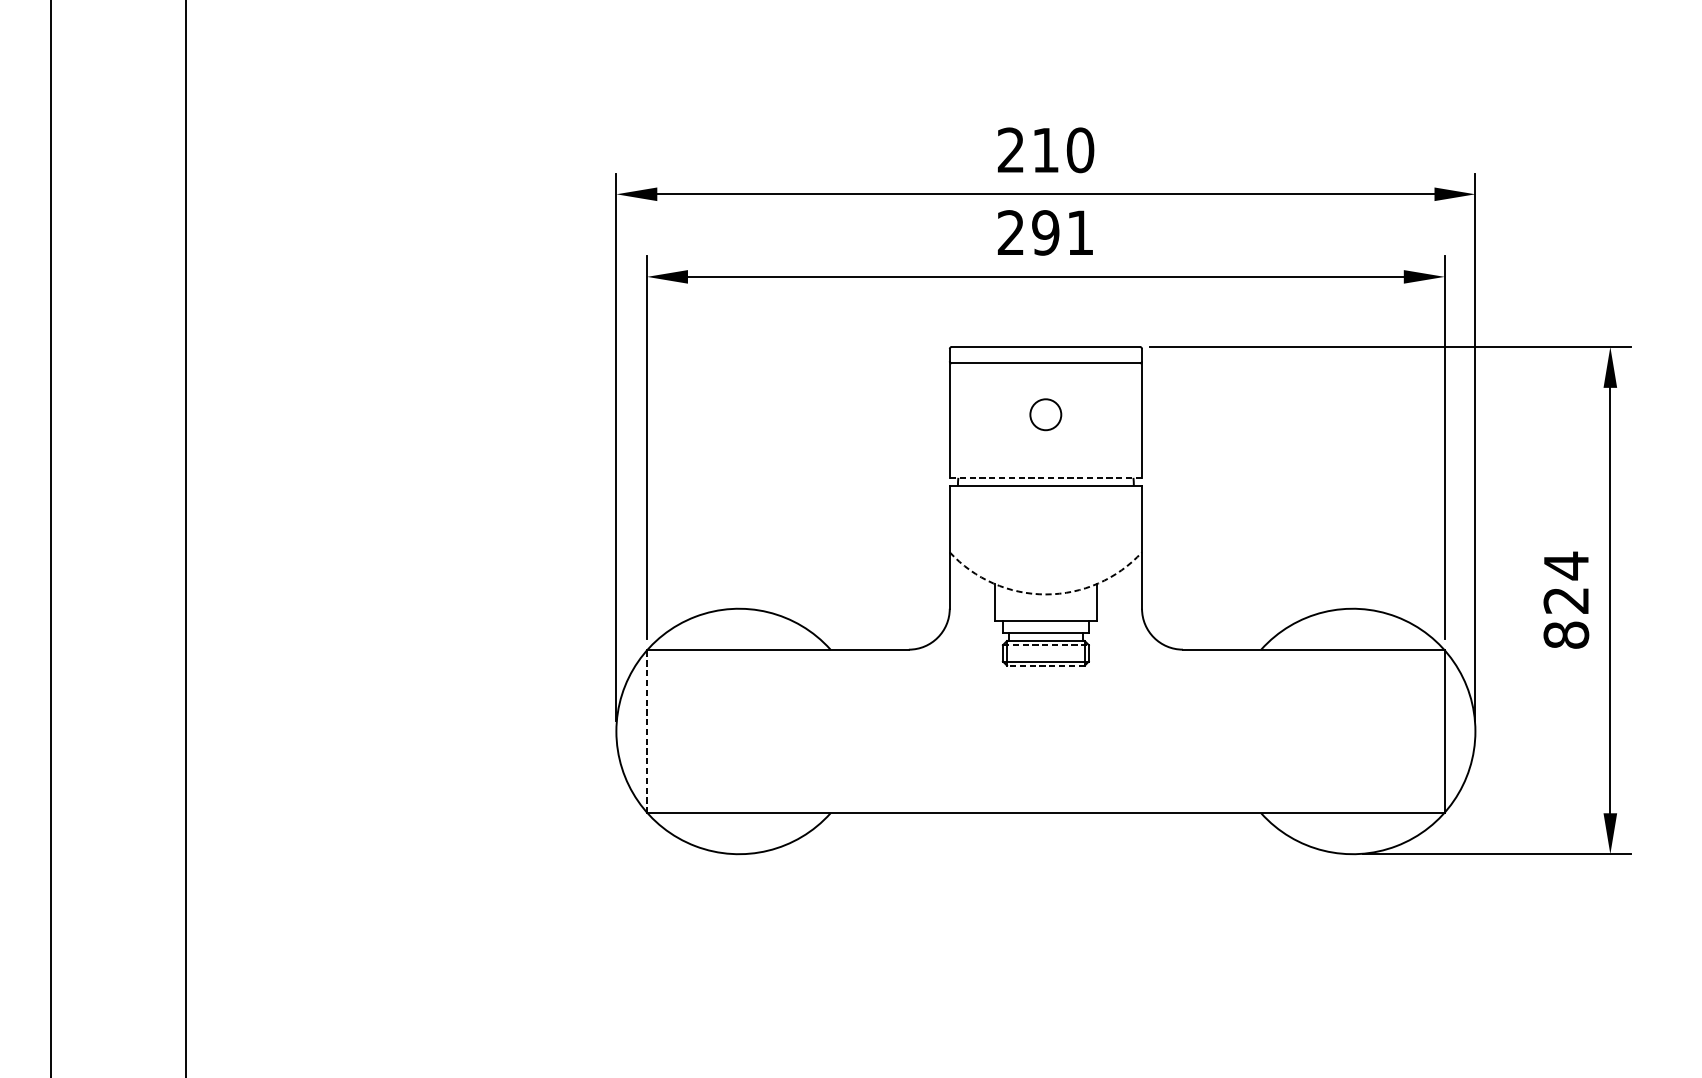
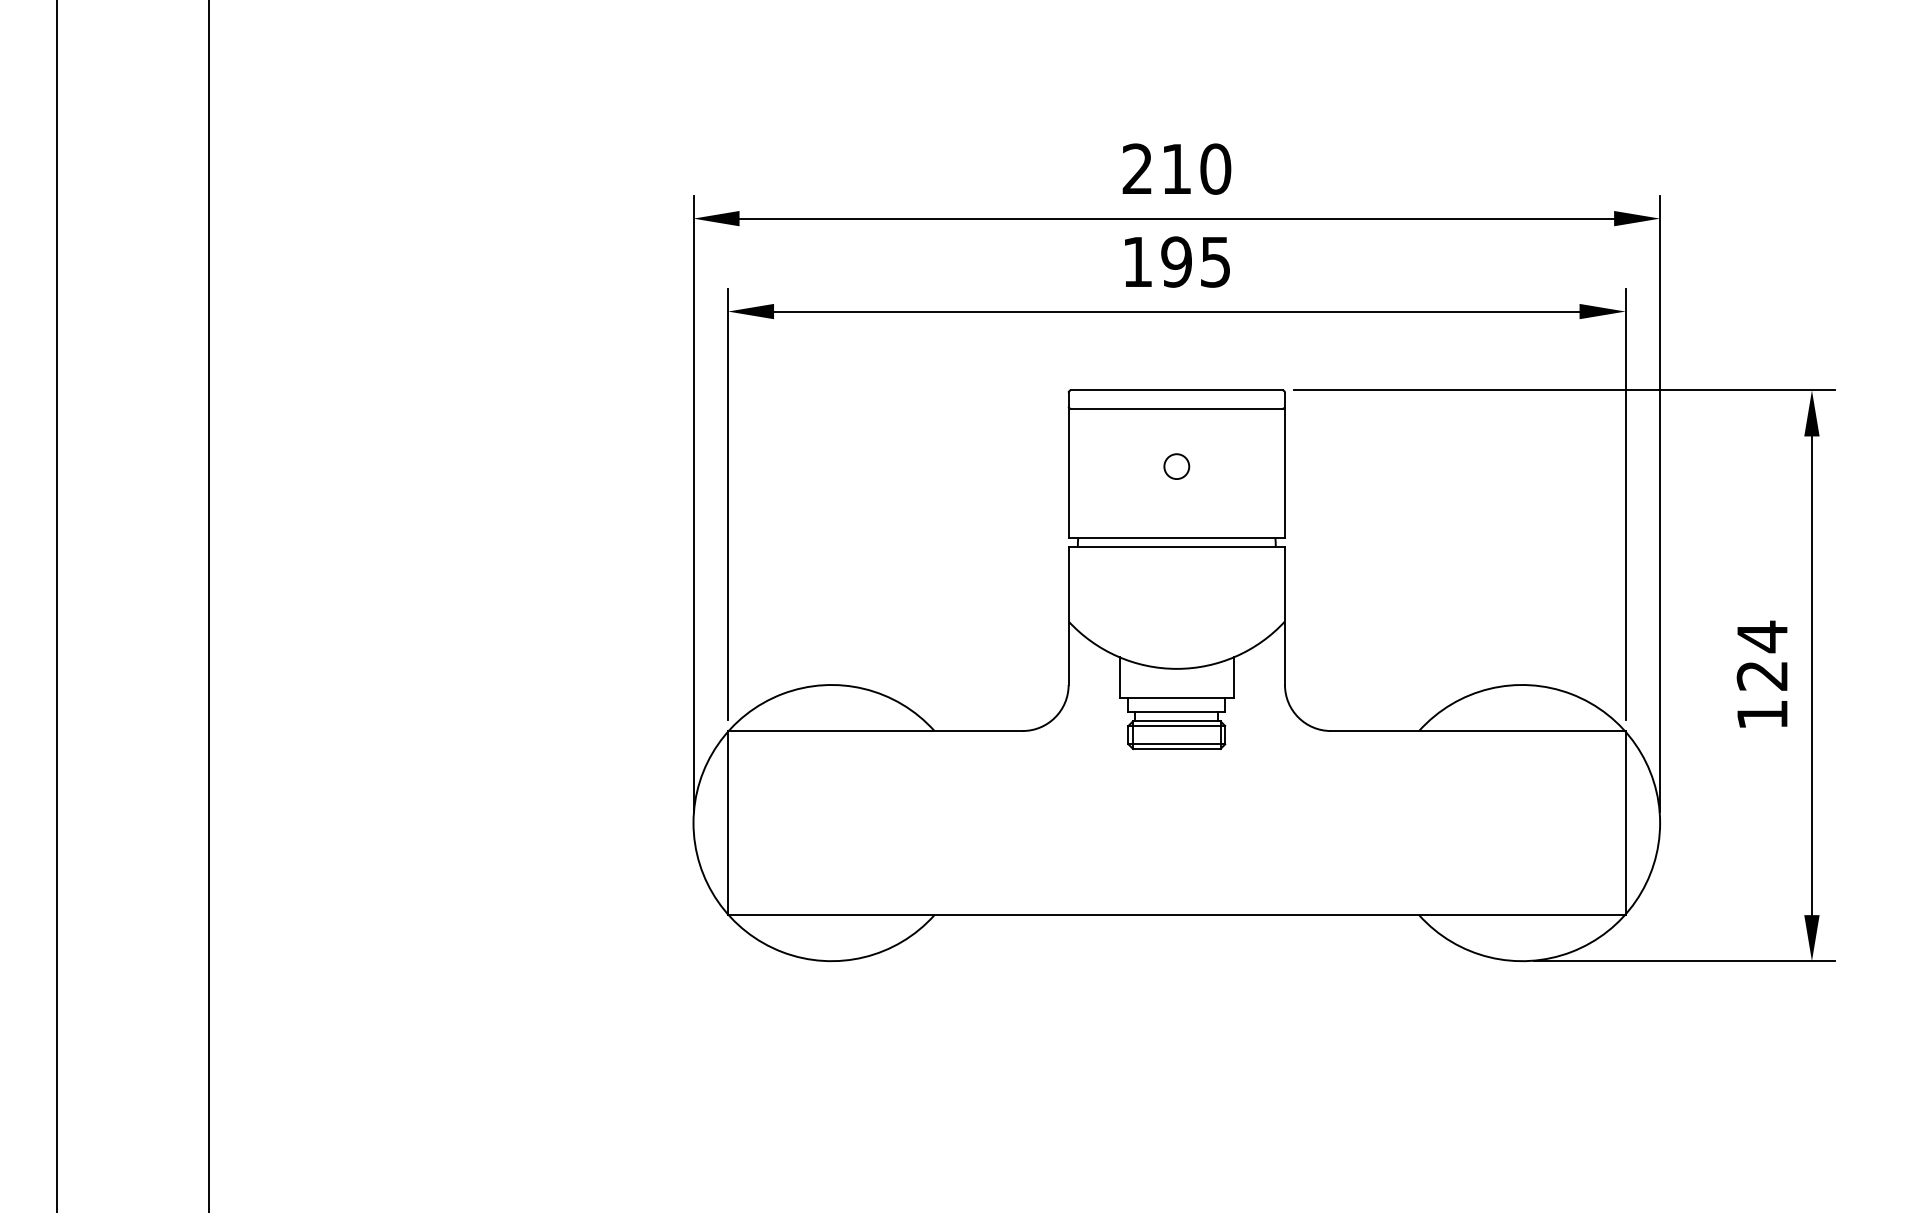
text: (1044, 232) -> (1175, 261), 291 -> 195
circle: (1045, 414) -> (1176, 466), size x0.71
line: (1045, 477) -> (1176, 537), dashed -> solid
arc: (1045, 594) -> (1176, 668), dashed -> solid
text: (1566, 634) -> (1762, 714), 824 -> 124
line: (1046, 644) -> (1177, 725), dashed -> solid
line: (1045, 665) -> (1176, 748), dashed -> solid
line: (647, 730) -> (728, 822), dashed -> solid

